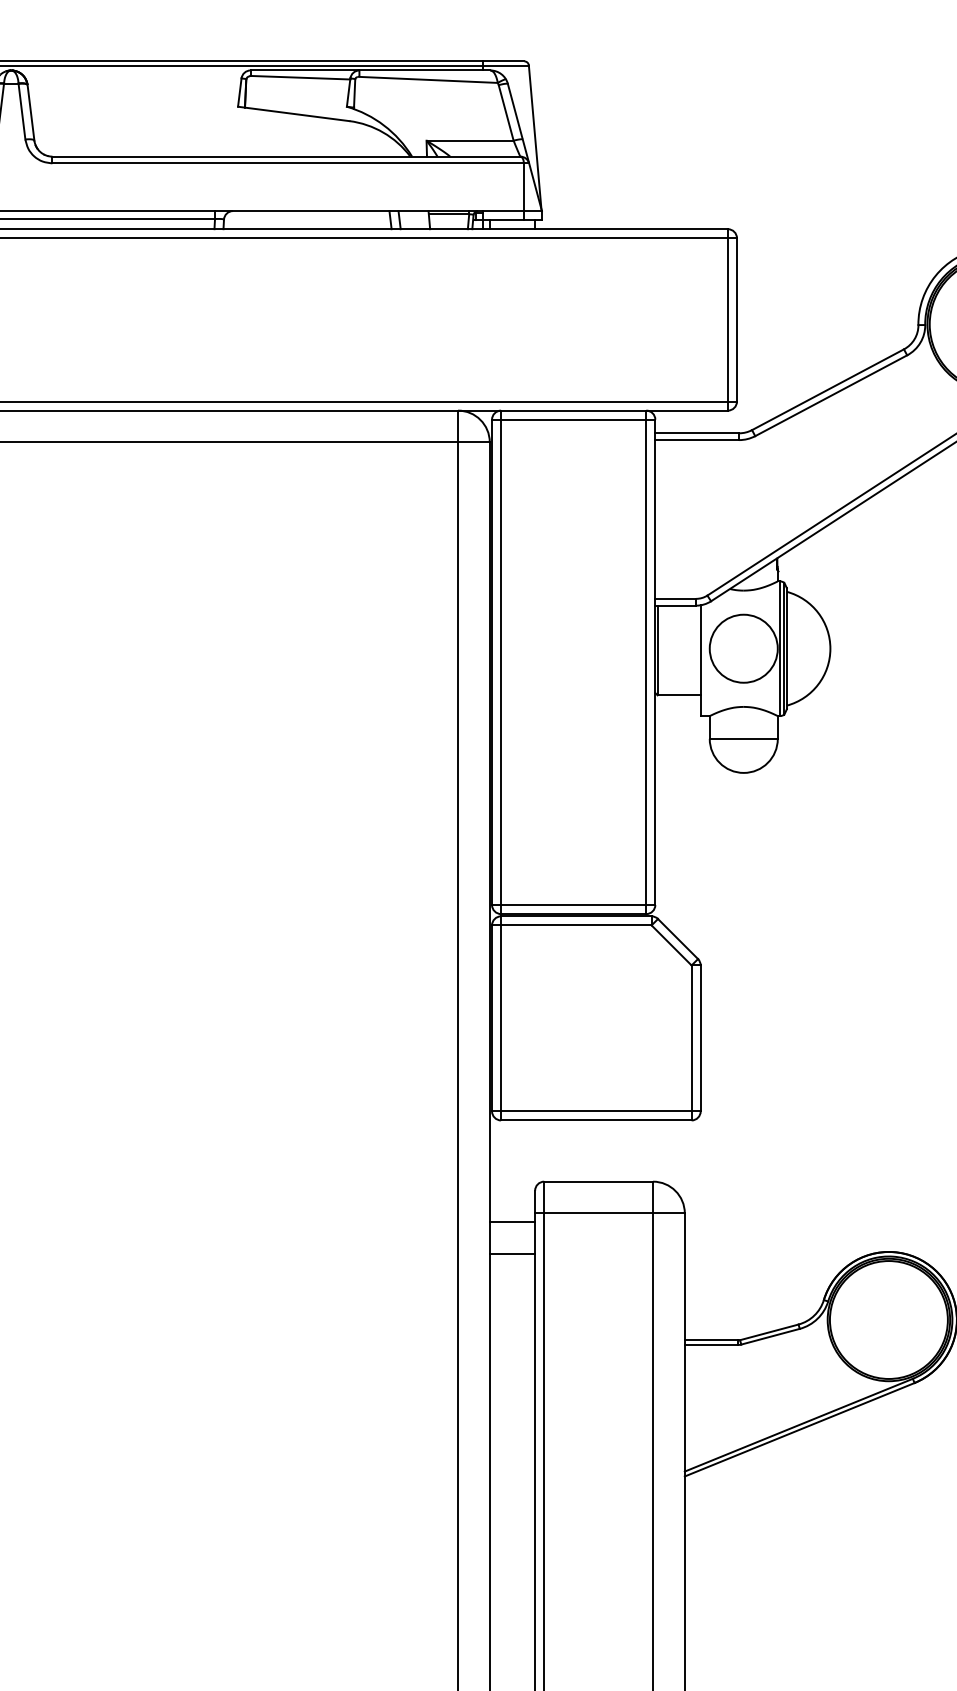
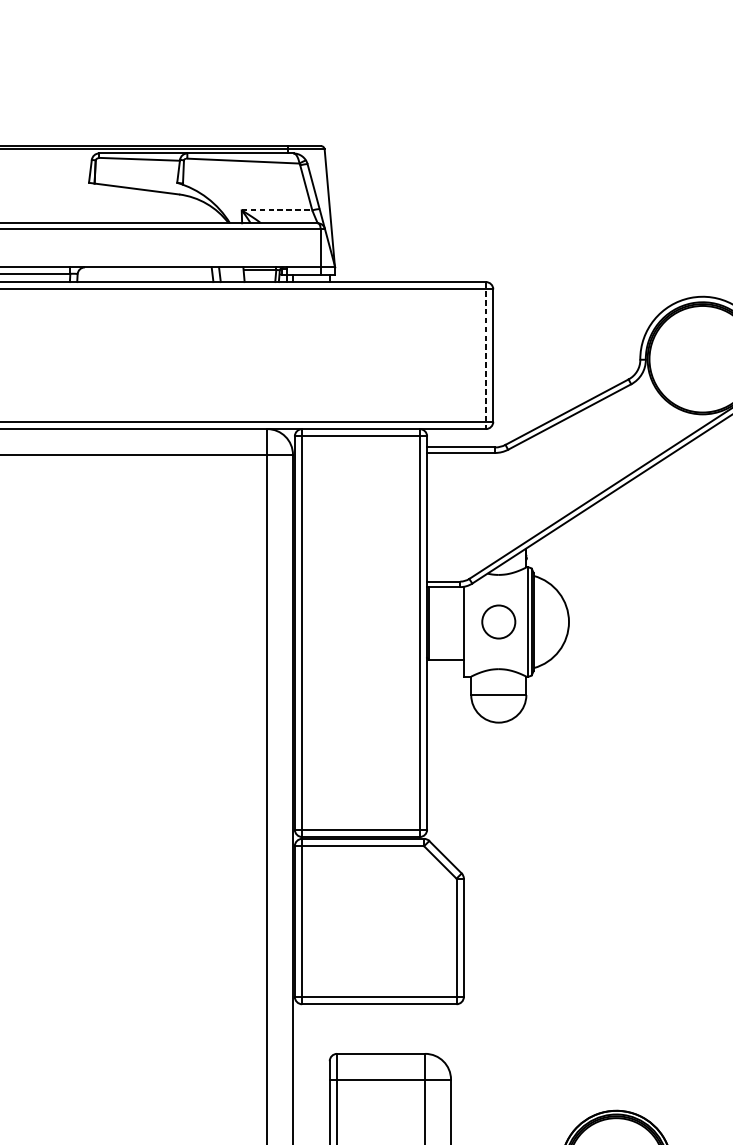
line: (470, 140) -> (277, 210), solid -> dashed
line: (727, 319) -> (485, 355), solid -> dashed
circle: (743, 648) -> (498, 621), size x0.6
line: (512, 1222) -> (311, 1086), removed
line: (512, 1254) -> (311, 1112), removed

